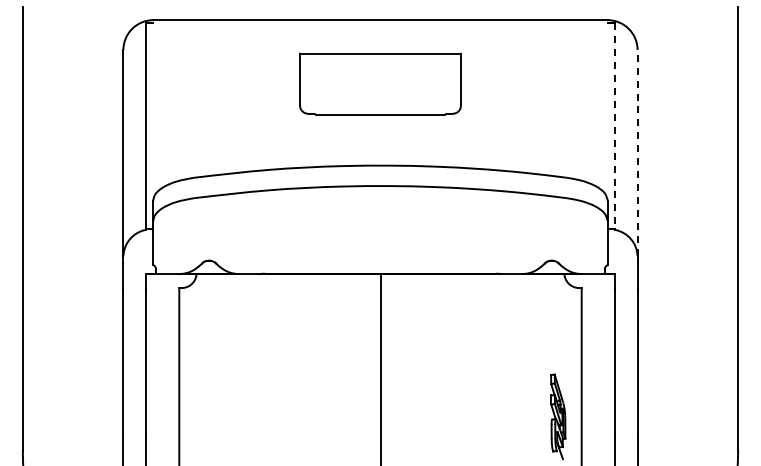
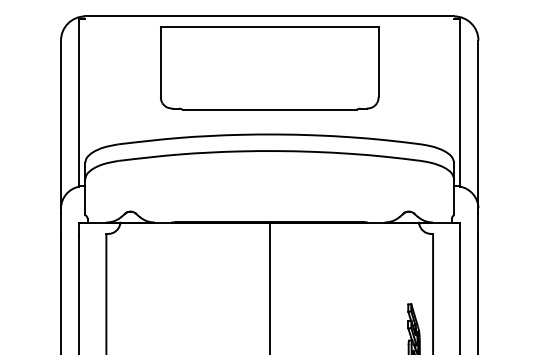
part: (380, 83) -> (269, 67), size x1.67
line: (615, 126) -> (460, 102), dashed -> solid
line: (637, 152) -> (478, 123), dashed -> solid

